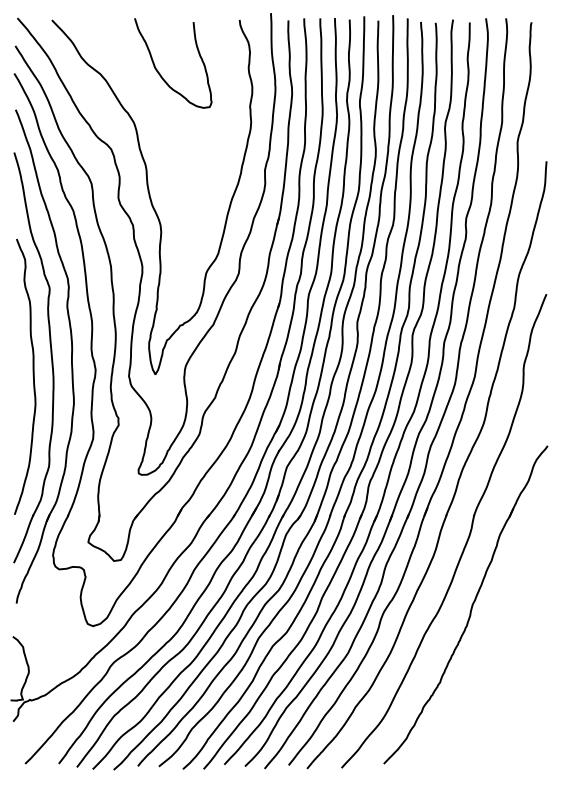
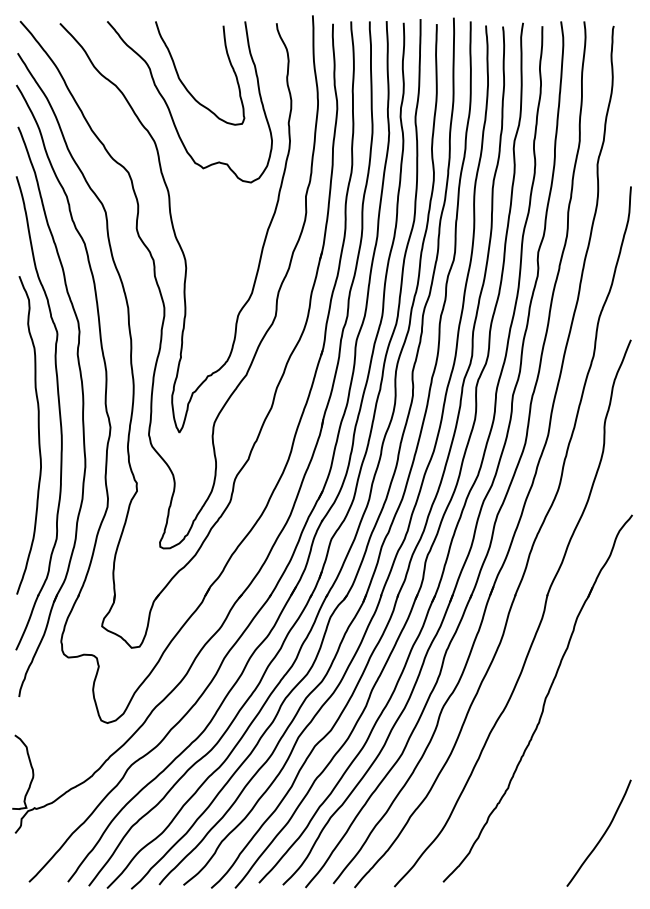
curve: (146, 92) -> (169, 107), added
curve: (521, 722) -> (602, 834), added

